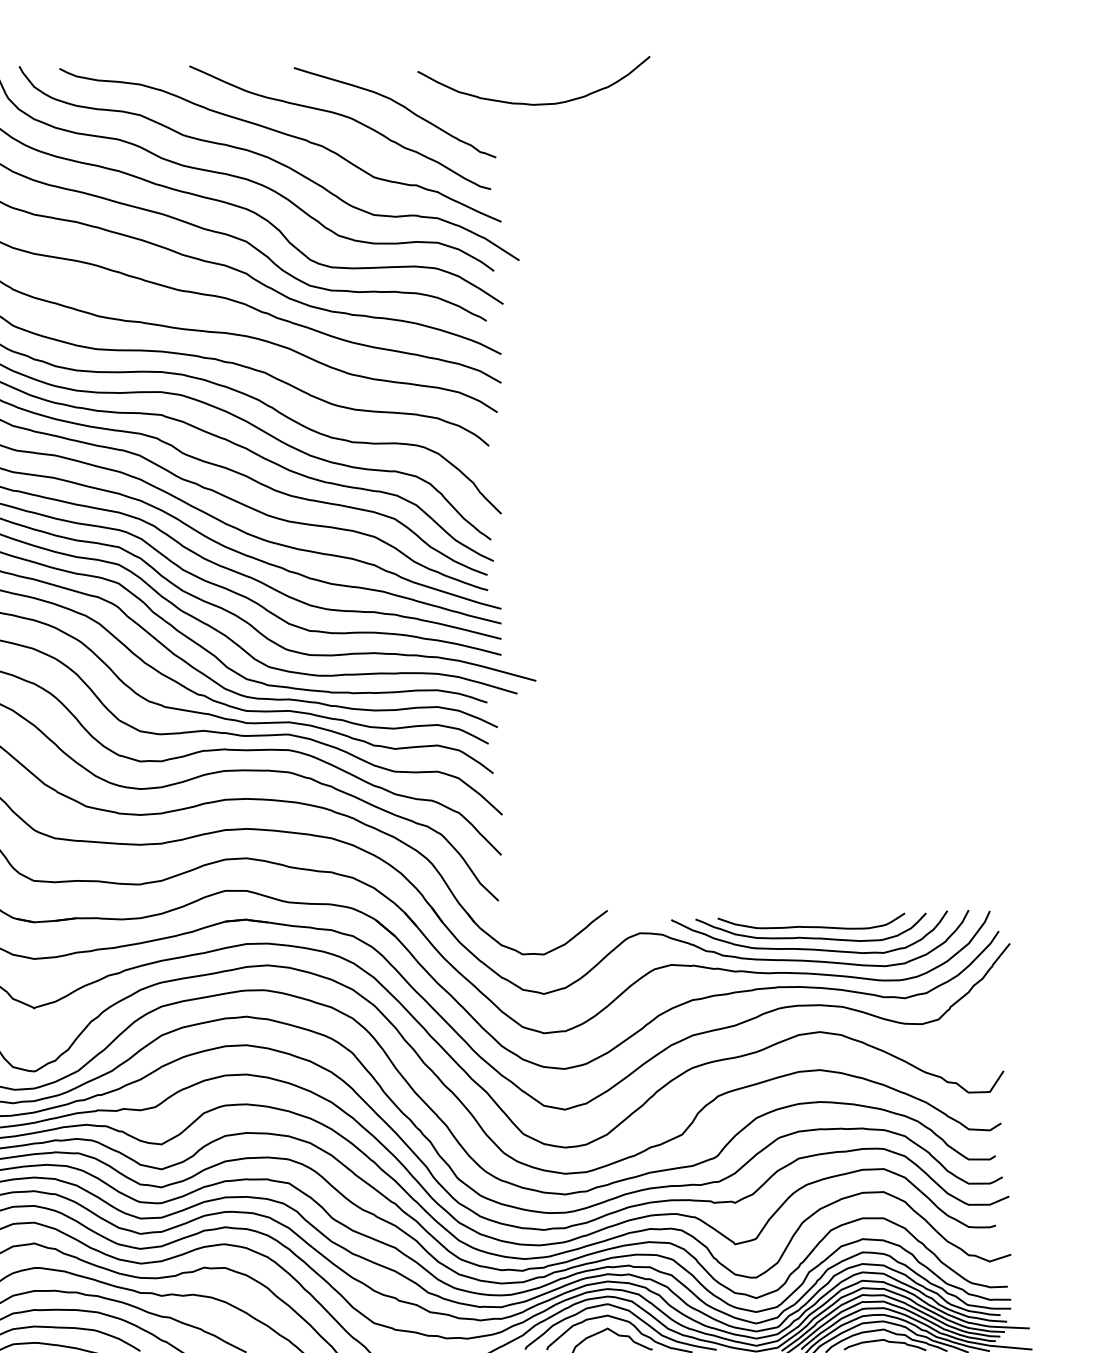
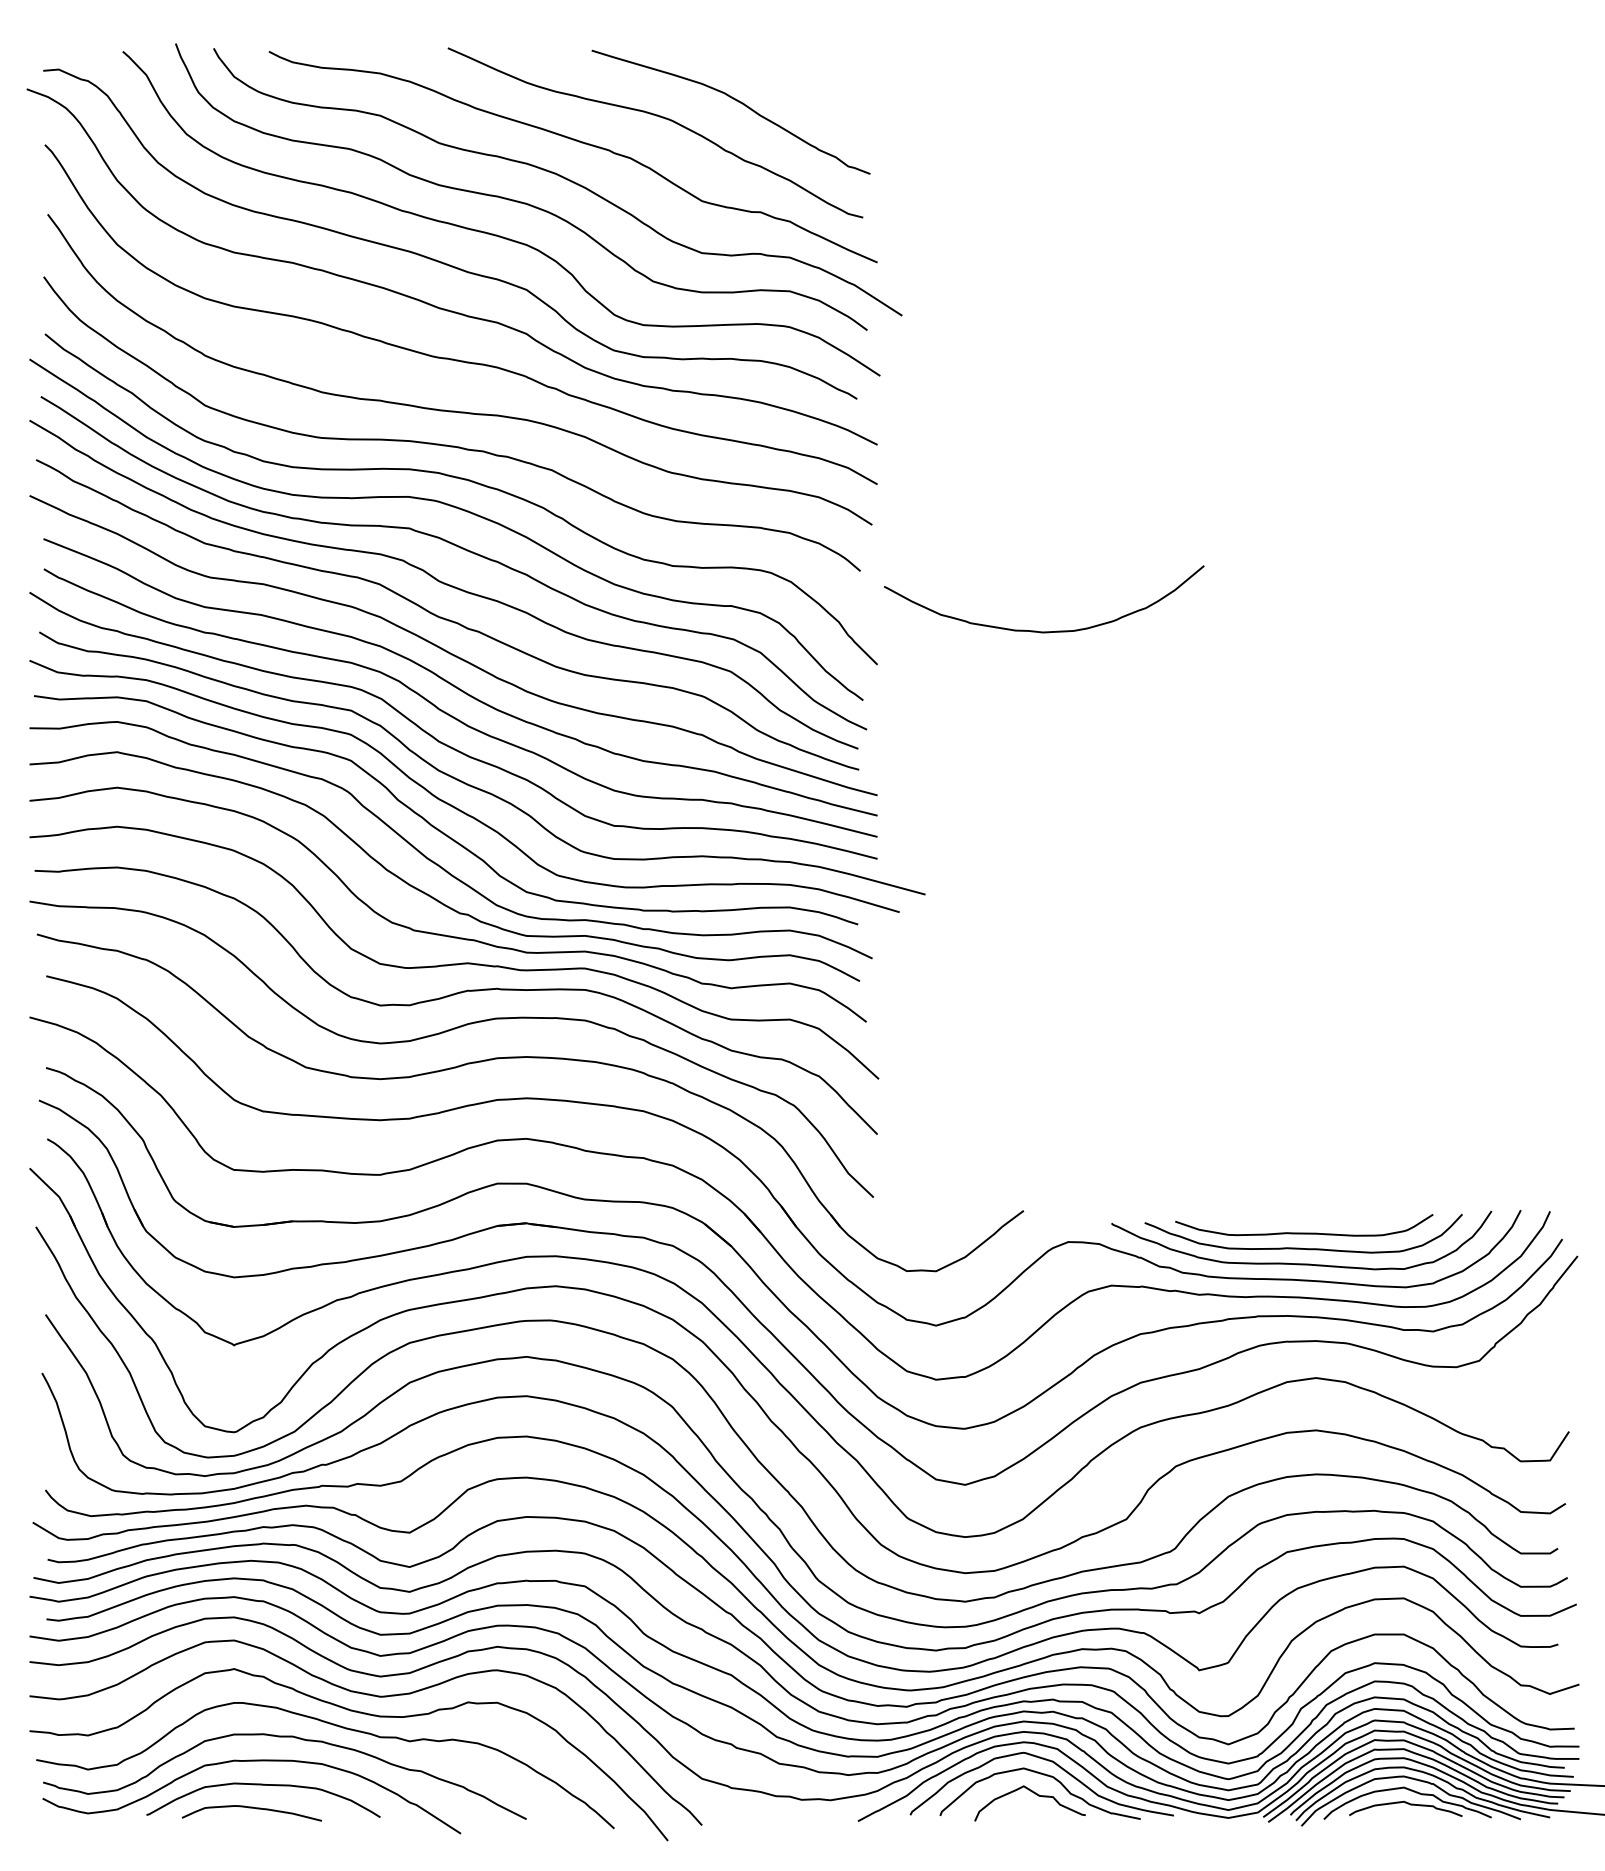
curve: (528, 103) -> (1036, 630), moved

